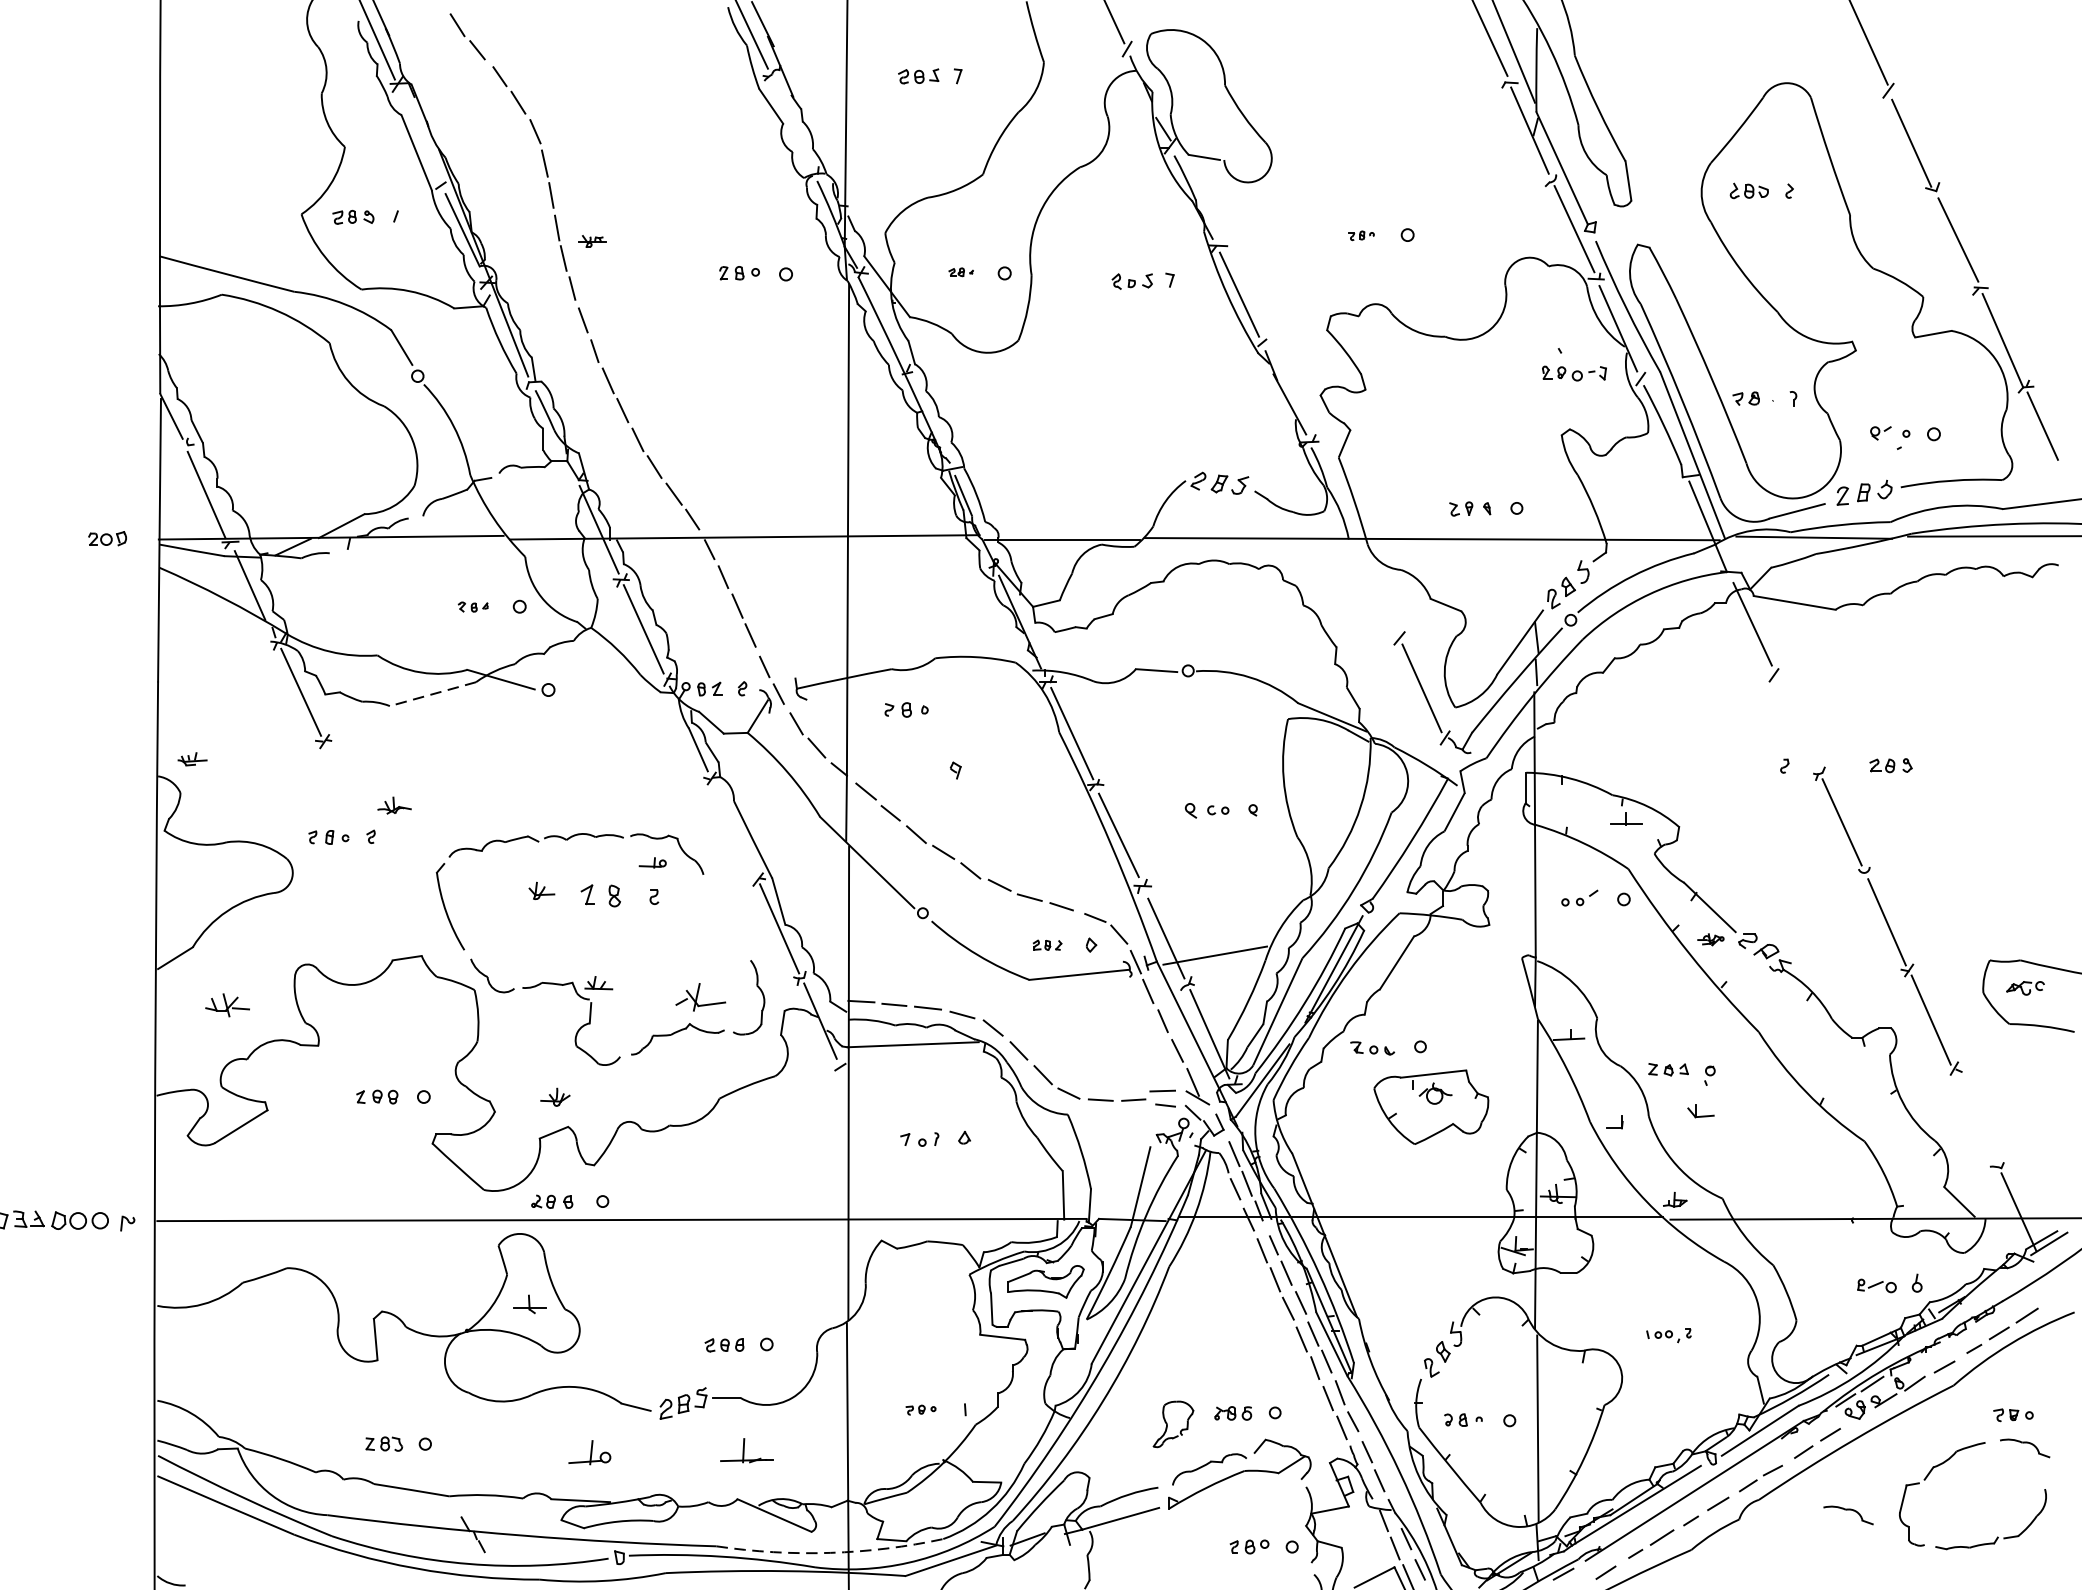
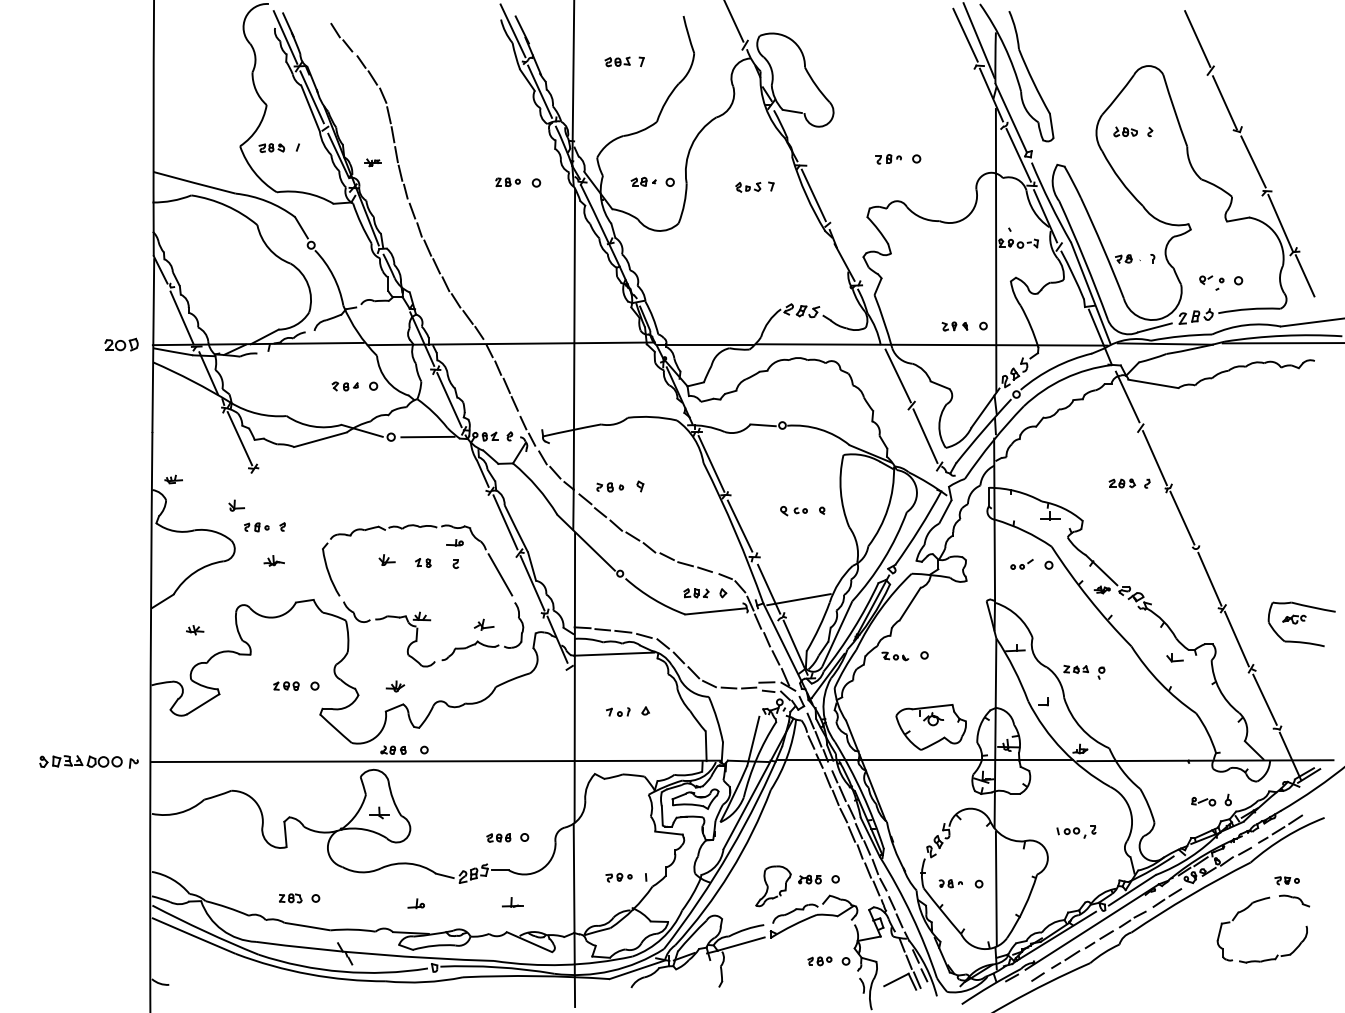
line: (792, 124) -> (540, 91), added
line: (418, 134) -> (311, 97), added
part: (1361, 235) -> (888, 159), size x1.67
part: (591, 240) -> (372, 162), moved
part: (960, 271) -> (643, 181), size x1.67
line: (1536, 384) -> (995, 250), added
part: (107, 538) -> (121, 344), size x1.43
line: (1376, 589) -> (897, 375), added
part: (472, 607) -> (344, 386), size x1.43
line: (607, 688) -> (427, 436), added
line: (432, 693) -> (320, 439), dashed -> solid
part: (907, 710) -> (610, 487), moved
line: (1796, 724) -> (1154, 458), added
part: (1891, 765) -> (1122, 483), moved
part: (295, 801) -> (236, 505), added
part: (393, 804) -> (273, 560), moved
line: (735, 829) -> (505, 522), added
part: (601, 894) -> (423, 562), size x0.62
line: (727, 914) -> (500, 574), added
part: (1047, 945) -> (696, 593), size x1.43
part: (699, 996) -> (483, 624), size x0.62
part: (228, 1006) -> (195, 630), size x0.62
part: (1430, 1107) -> (930, 727), moved
part: (1700, 1110) -> (1174, 657), moved
line: (1976, 1118) -> (1264, 699), added
part: (1668, 1334) -> (1076, 831), size x1.43
part: (920, 1409) -> (618, 877), size x1.43
part: (1173, 1424) -> (773, 886), size x1.43
part: (746, 1450) -> (512, 902), size x0.62
part: (588, 1452) -> (415, 903), size x0.62
part: (1848, 1514) -> (1186, 941), removed
arc: (830, 1552) -> (563, 964), dashed -> solid

